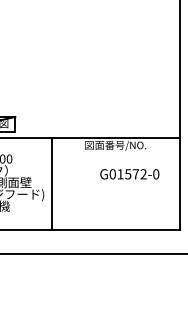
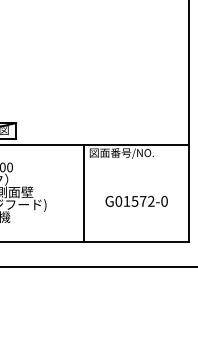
text: (129, 174) -> (136, 201), moved
line: (51, 183) -> (83, 193), moved

